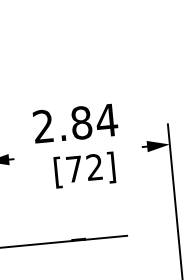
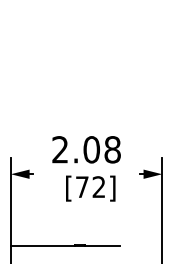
text: (94, 121) -> (102, 149), 2.84 -> 2.08

